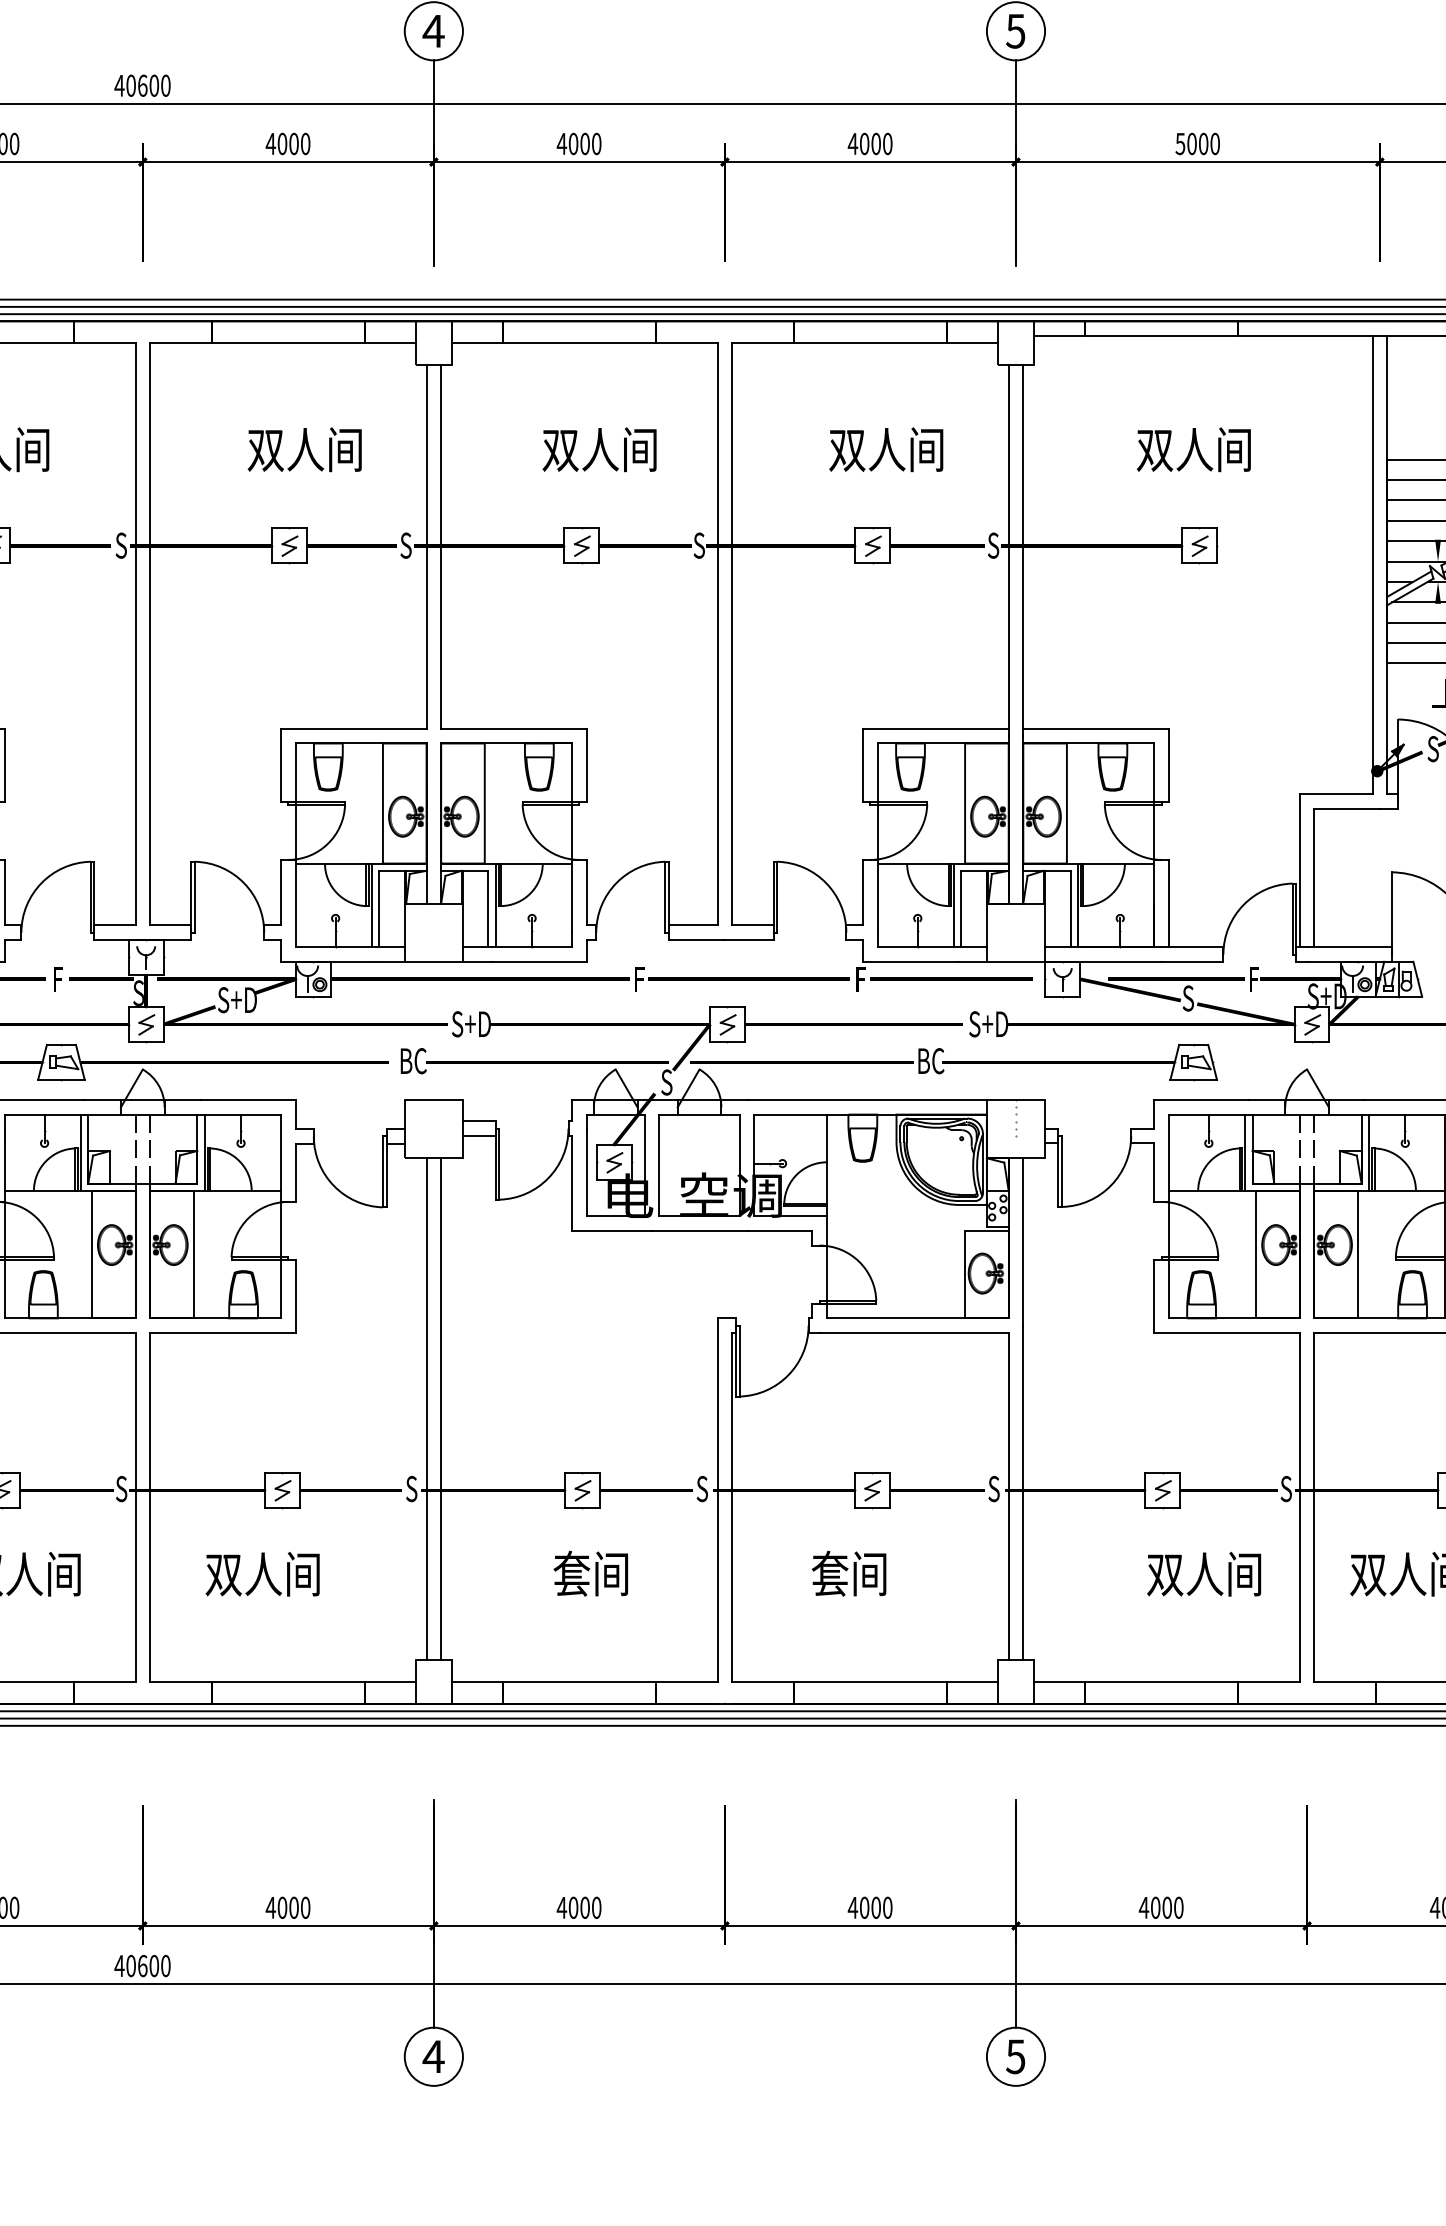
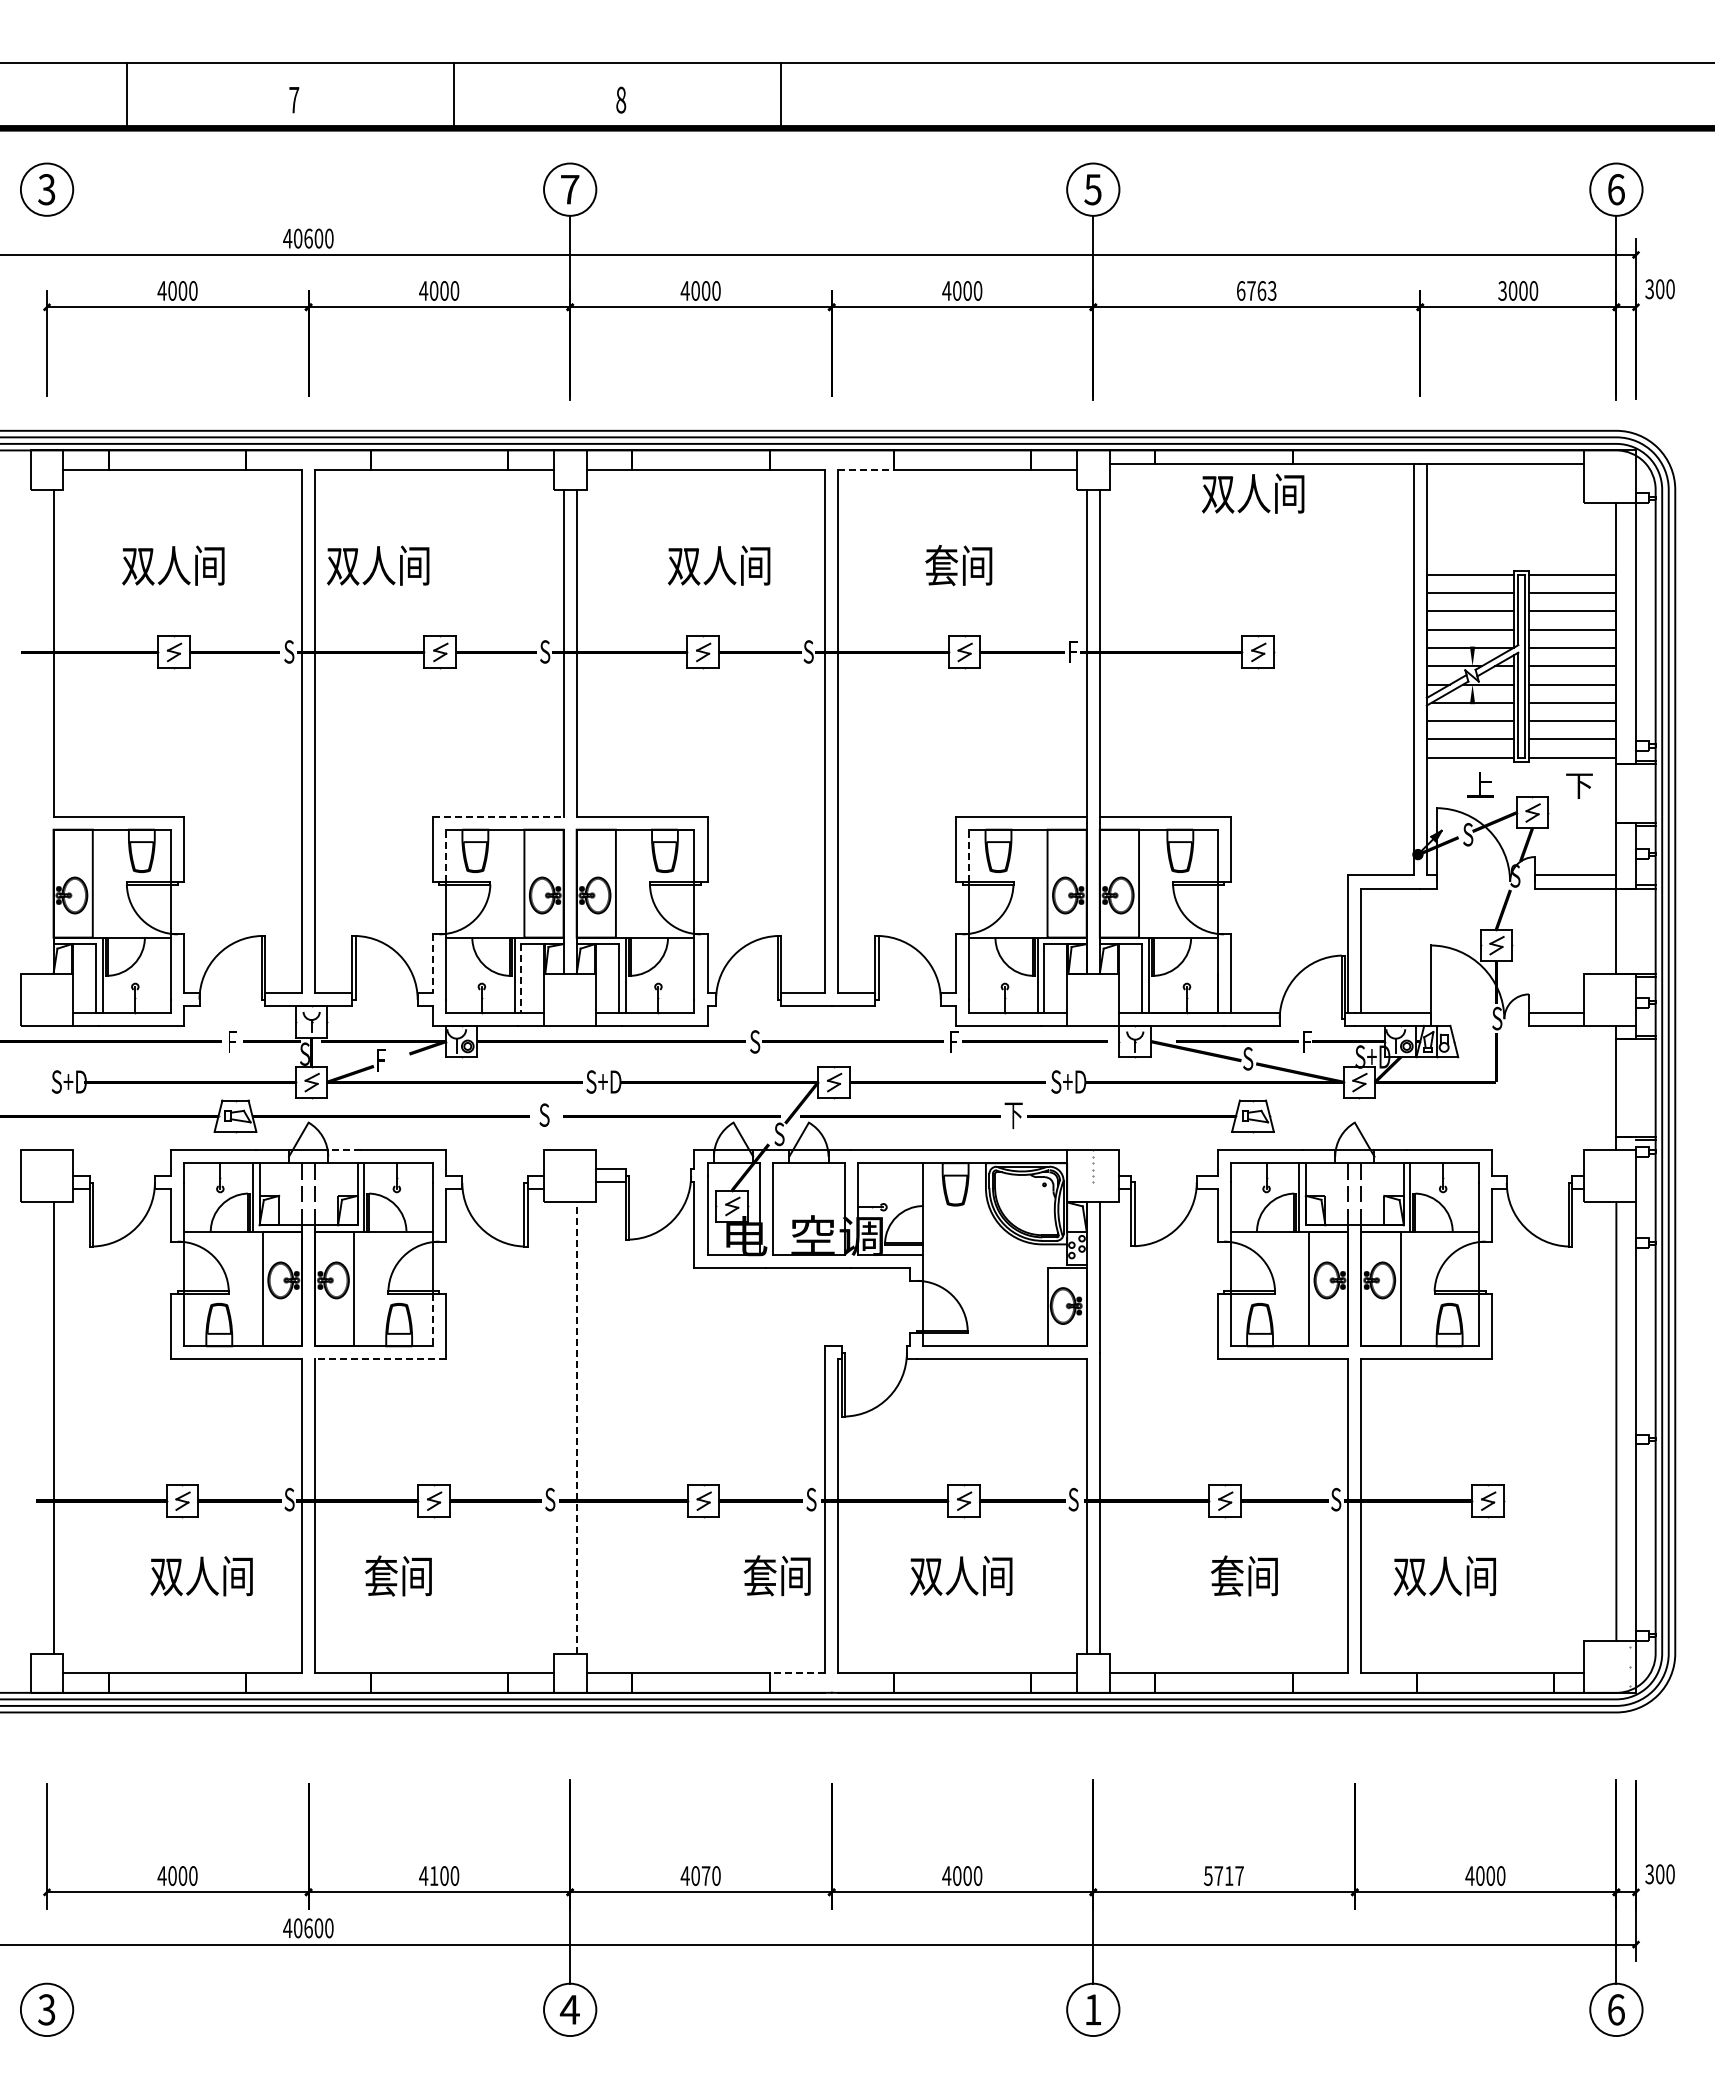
text: (433, 31) -> (569, 189), 4 -> 7
text: (1197, 143) -> (1256, 290), 5000 -> 6763
line: (763, 343) -> (866, 470), solid -> dashed
text: (305, 449) -> (378, 565), moved
text: (886, 449) -> (976, 565), 双人间 -> 套间
text: (1194, 449) -> (1253, 493), moved
text: (993, 545) -> (1073, 651), S -> F
line: (354, 728) -> (498, 816), solid -> dashed
line: (295, 772) -> (445, 855), solid -> dashed
line: (878, 772) -> (969, 855), solid -> dashed
line: (280, 893) -> (432, 964), solid -> dashed
line: (379, 909) -> (521, 978), solid -> dashed
text: (640, 979) -> (755, 1041), F -> S
text: (237, 1000) -> (393, 1060), S+D -> F
text: (413, 1060) -> (551, 1114), BC -> S
text: (930, 1061) -> (1016, 1115), BC -> 下
line: (182, 1100) -> (344, 1150), solid -> dashed
line: (280, 1289) -> (432, 1320), solid -> dashed
line: (222, 1333) -> (380, 1359), solid -> dashed
line: (426, 1408) -> (563, 1427), removed
line: (440, 1409) -> (576, 1428), solid -> dashed
text: (262, 1573) -> (416, 1575), 双人间 -> 套间
text: (590, 1573) -> (776, 1575), moved
text: (868, 1573) -> (960, 1575), 套间 -> 双人间
text: (1204, 1573) -> (1262, 1575), 双人间 -> 套间
line: (686, 1682) -> (797, 1673), solid -> dashed
text: (282, 1907) -> (434, 1875), 4000 -> 4100
text: (584, 1907) -> (705, 1875), 4000 -> 4070
text: (1160, 1907) -> (1223, 1875), 4000 -> 5717
text: (1015, 2056) -> (1092, 2009), 5 -> 1

